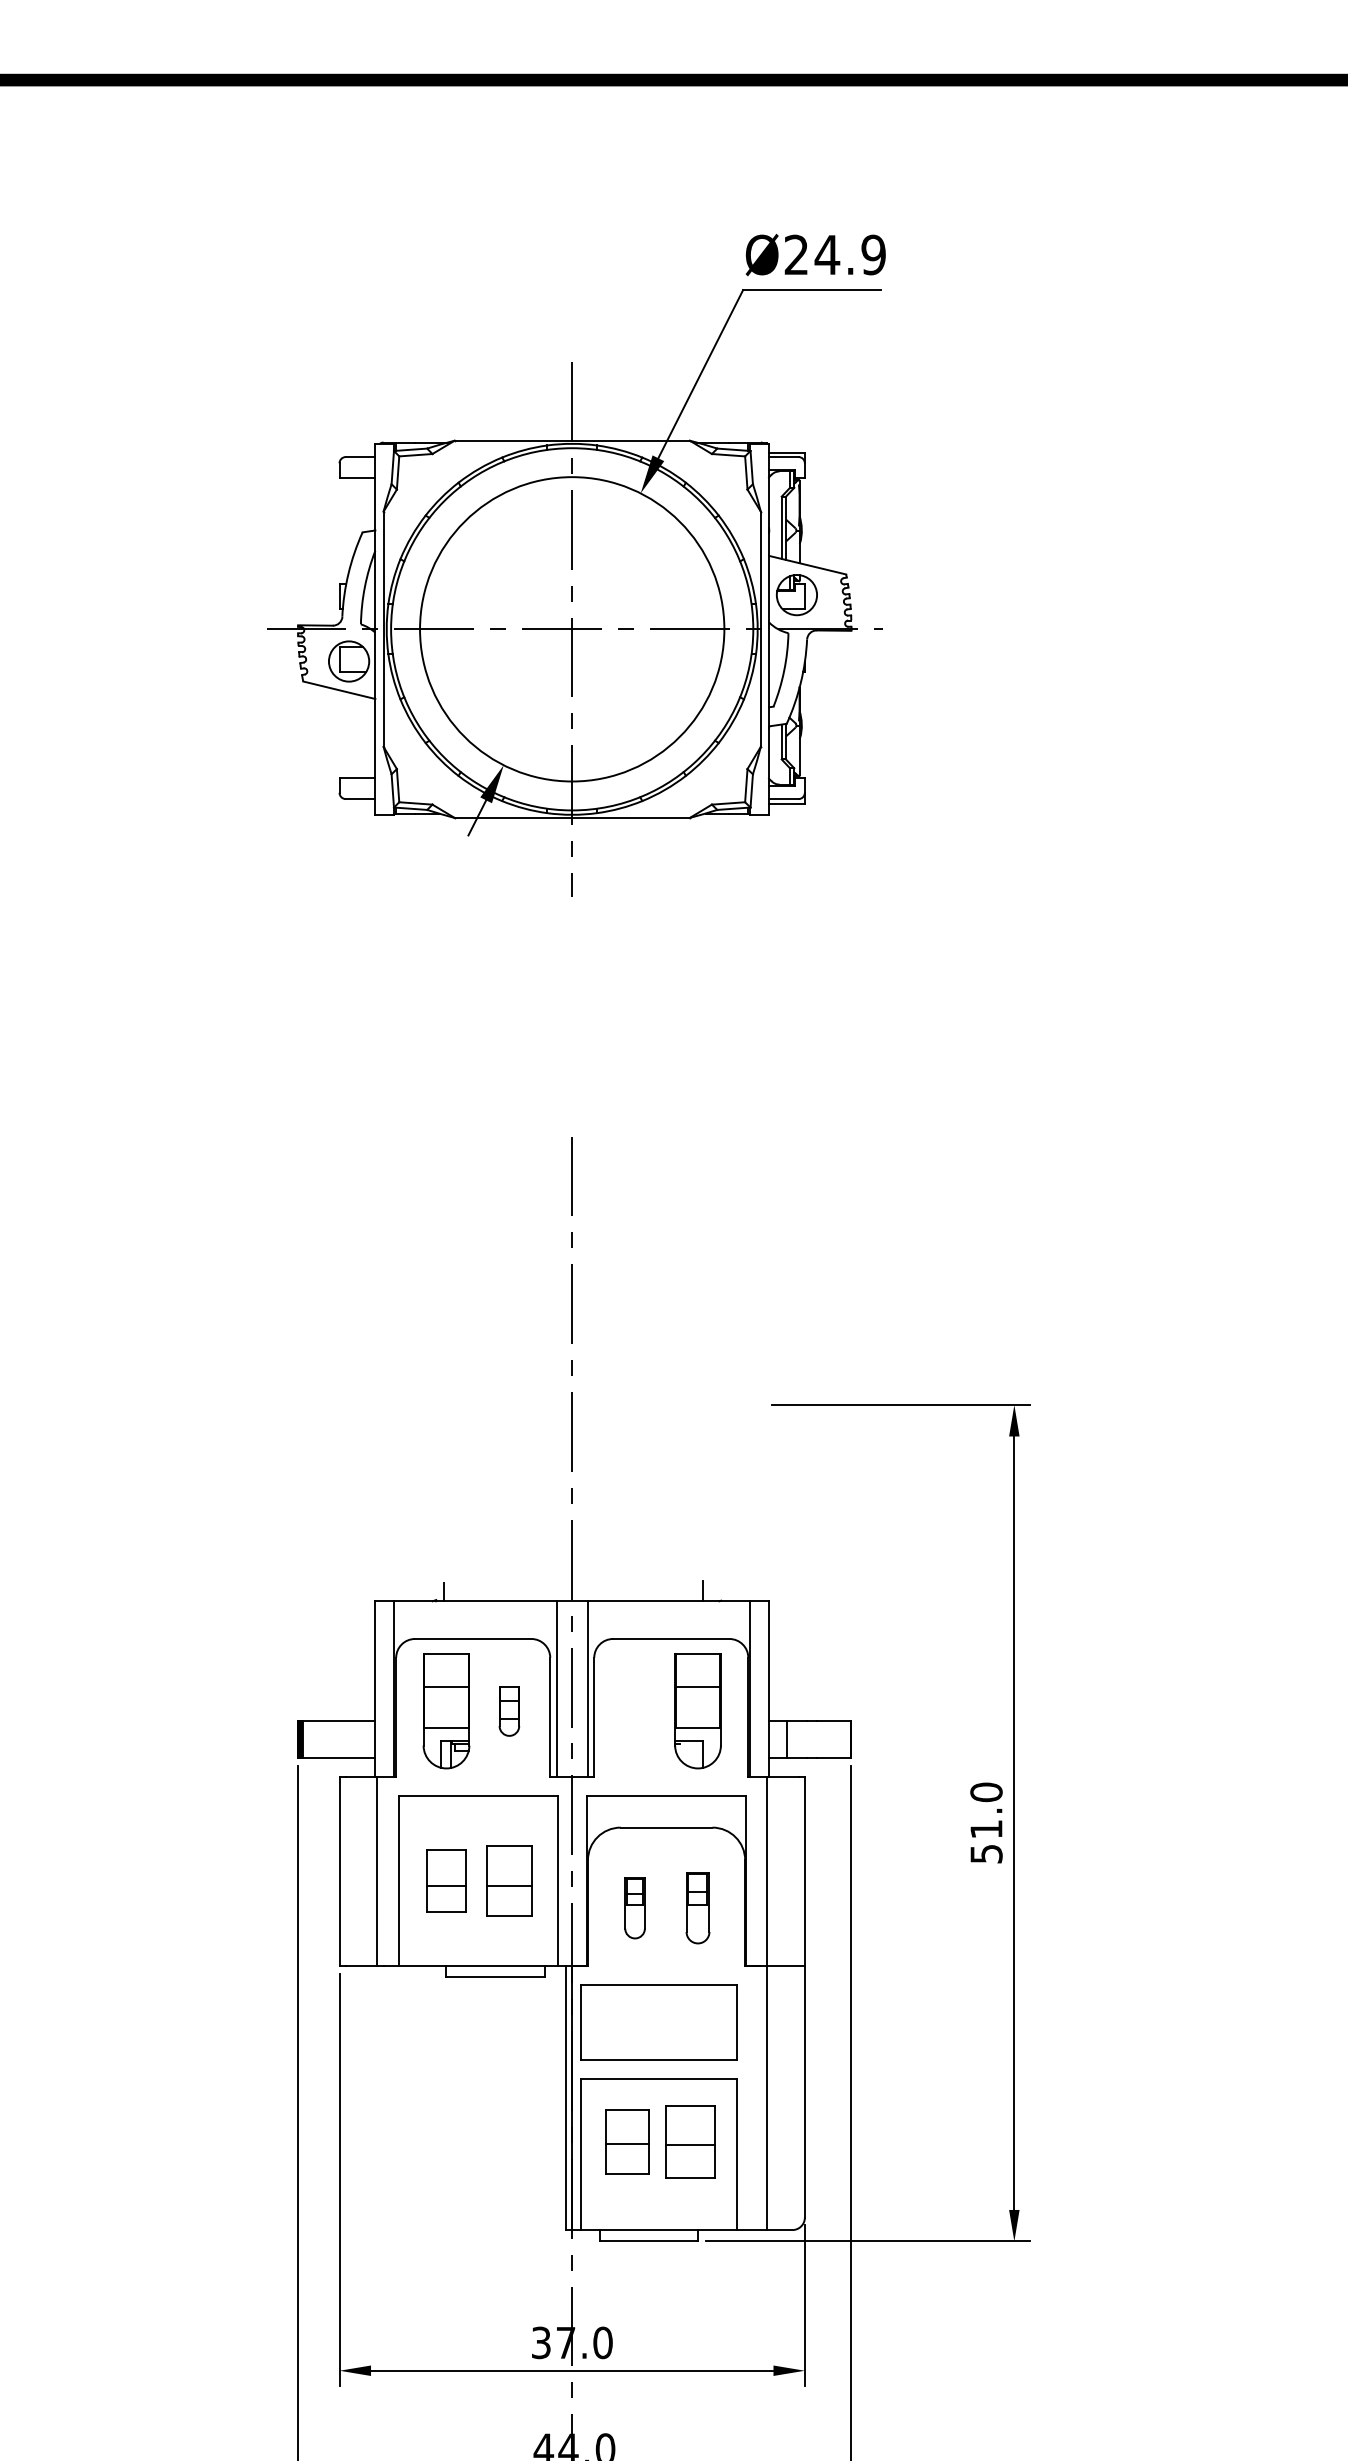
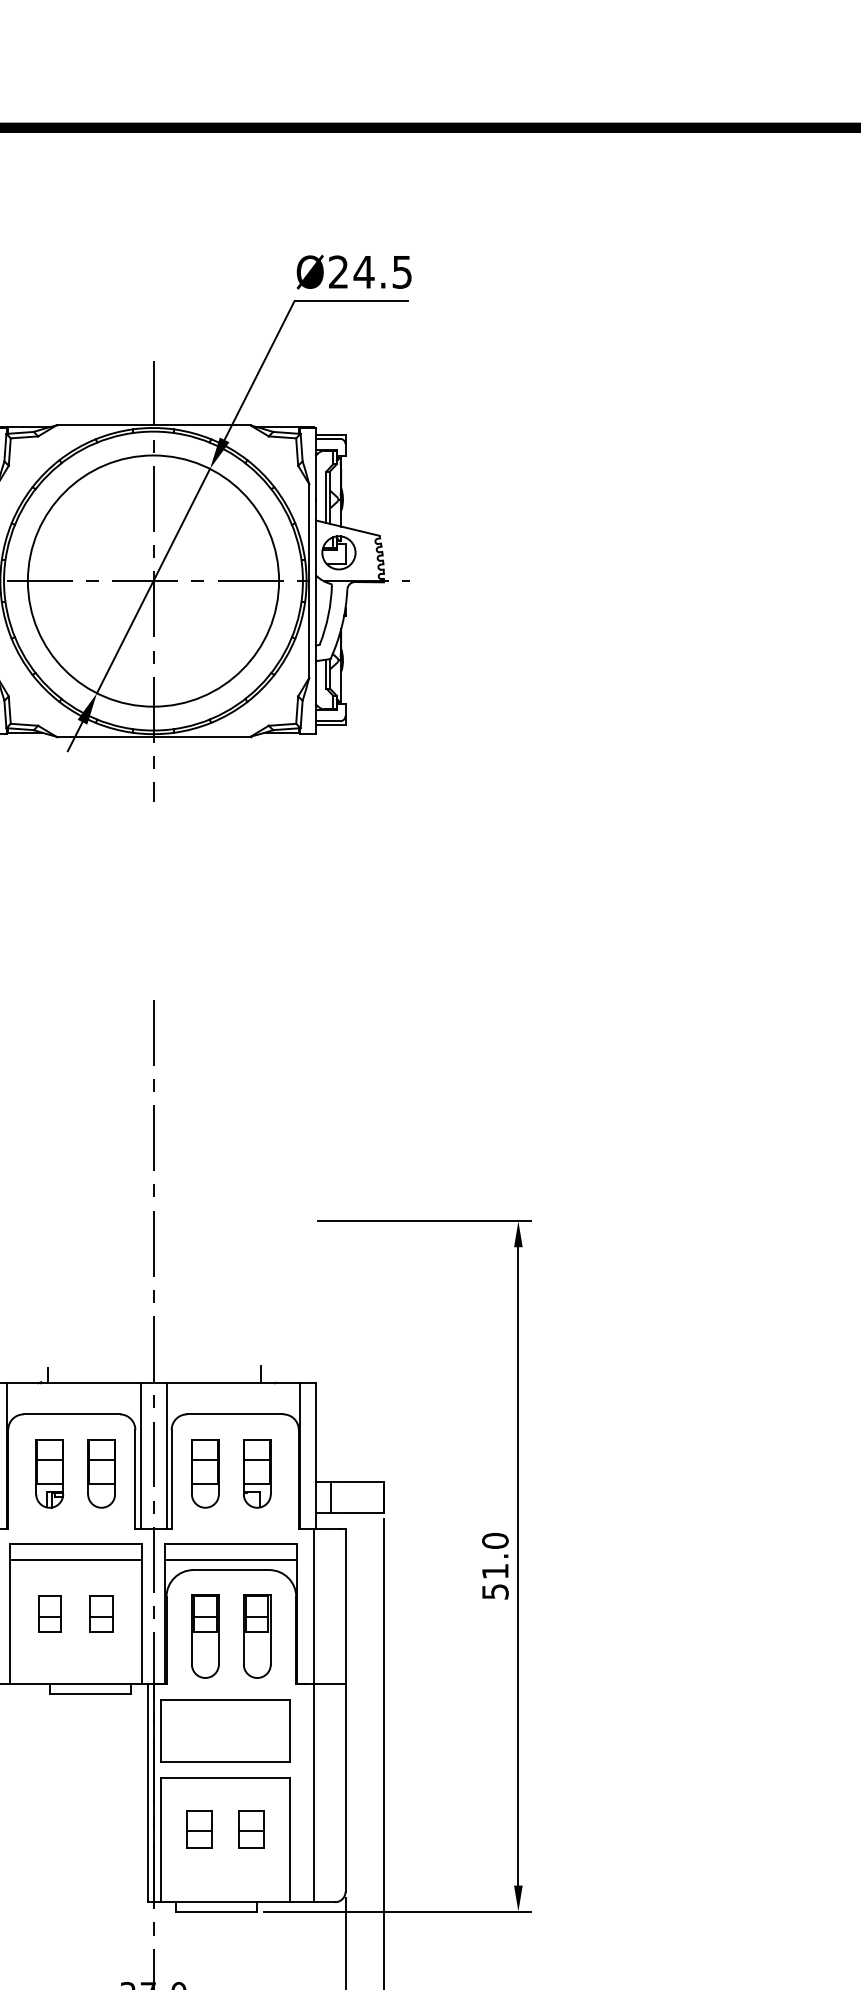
text: (873, 254) -> (402, 271), Ø24.9 -> Ø24.5
line: (571, 629) -> (152, 581), added
part: (446, 1711) -> (49, 1474), size x0.71
part: (509, 1711) -> (101, 1474), size x1.67
part: (634, 1711) -> (204, 1474), added
part: (697, 1711) -> (256, 1474), size x0.71
line: (477, 1815) -> (75, 1560), added
line: (665, 1815) -> (230, 1560), added
part: (446, 1880) -> (49, 1613), size x0.71
part: (509, 1880) -> (101, 1613), size x0.62
part: (634, 1908) -> (204, 1636), size x1.67
part: (697, 1908) -> (256, 1636), size x1.43
part: (627, 2141) -> (199, 1829), size x0.71
part: (690, 2141) -> (251, 1829), size x0.62

